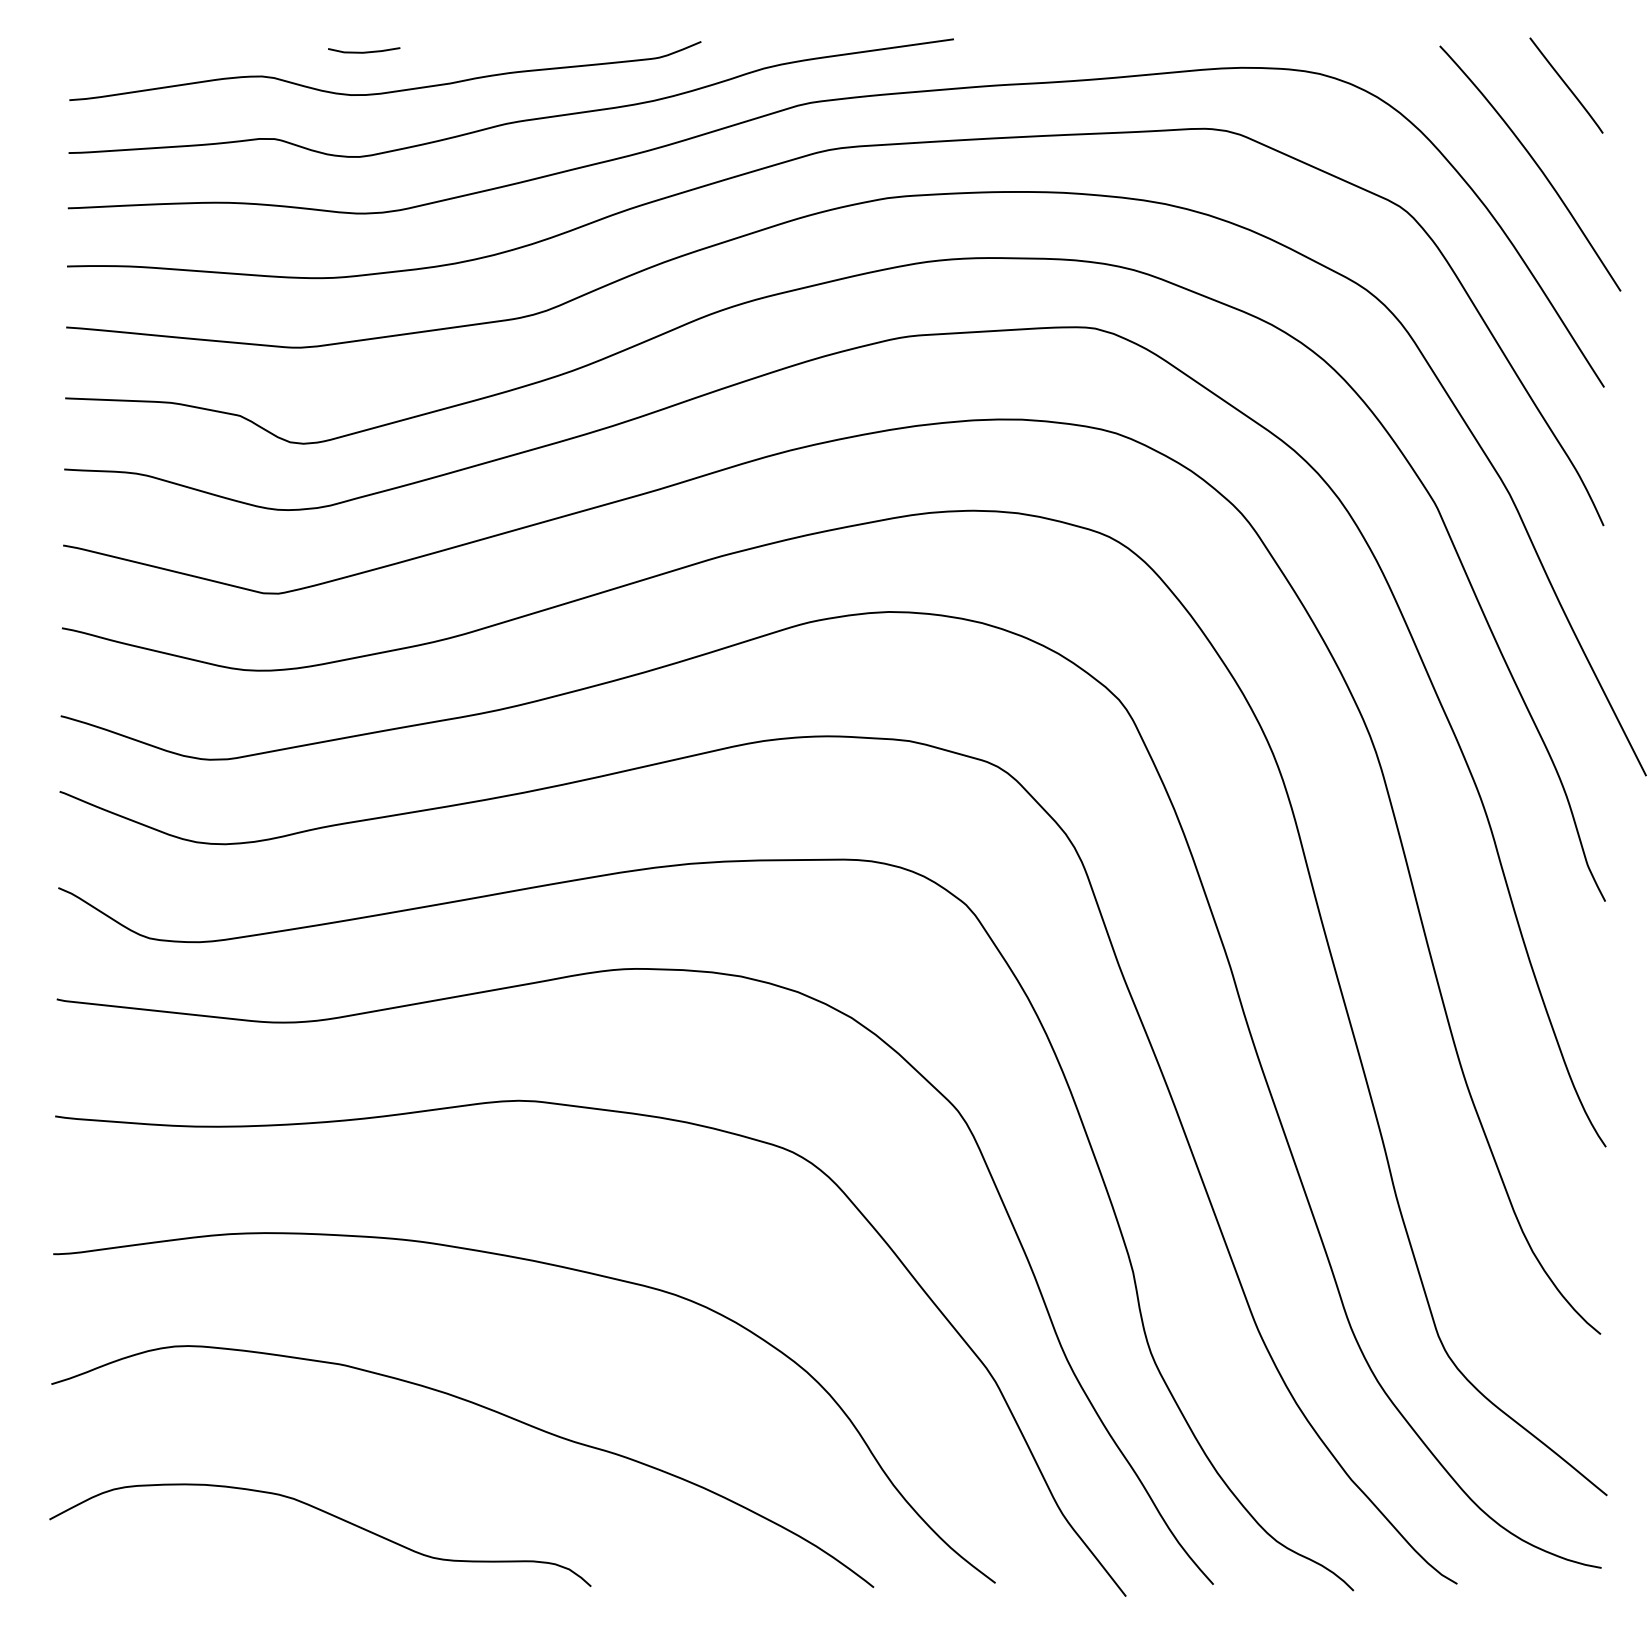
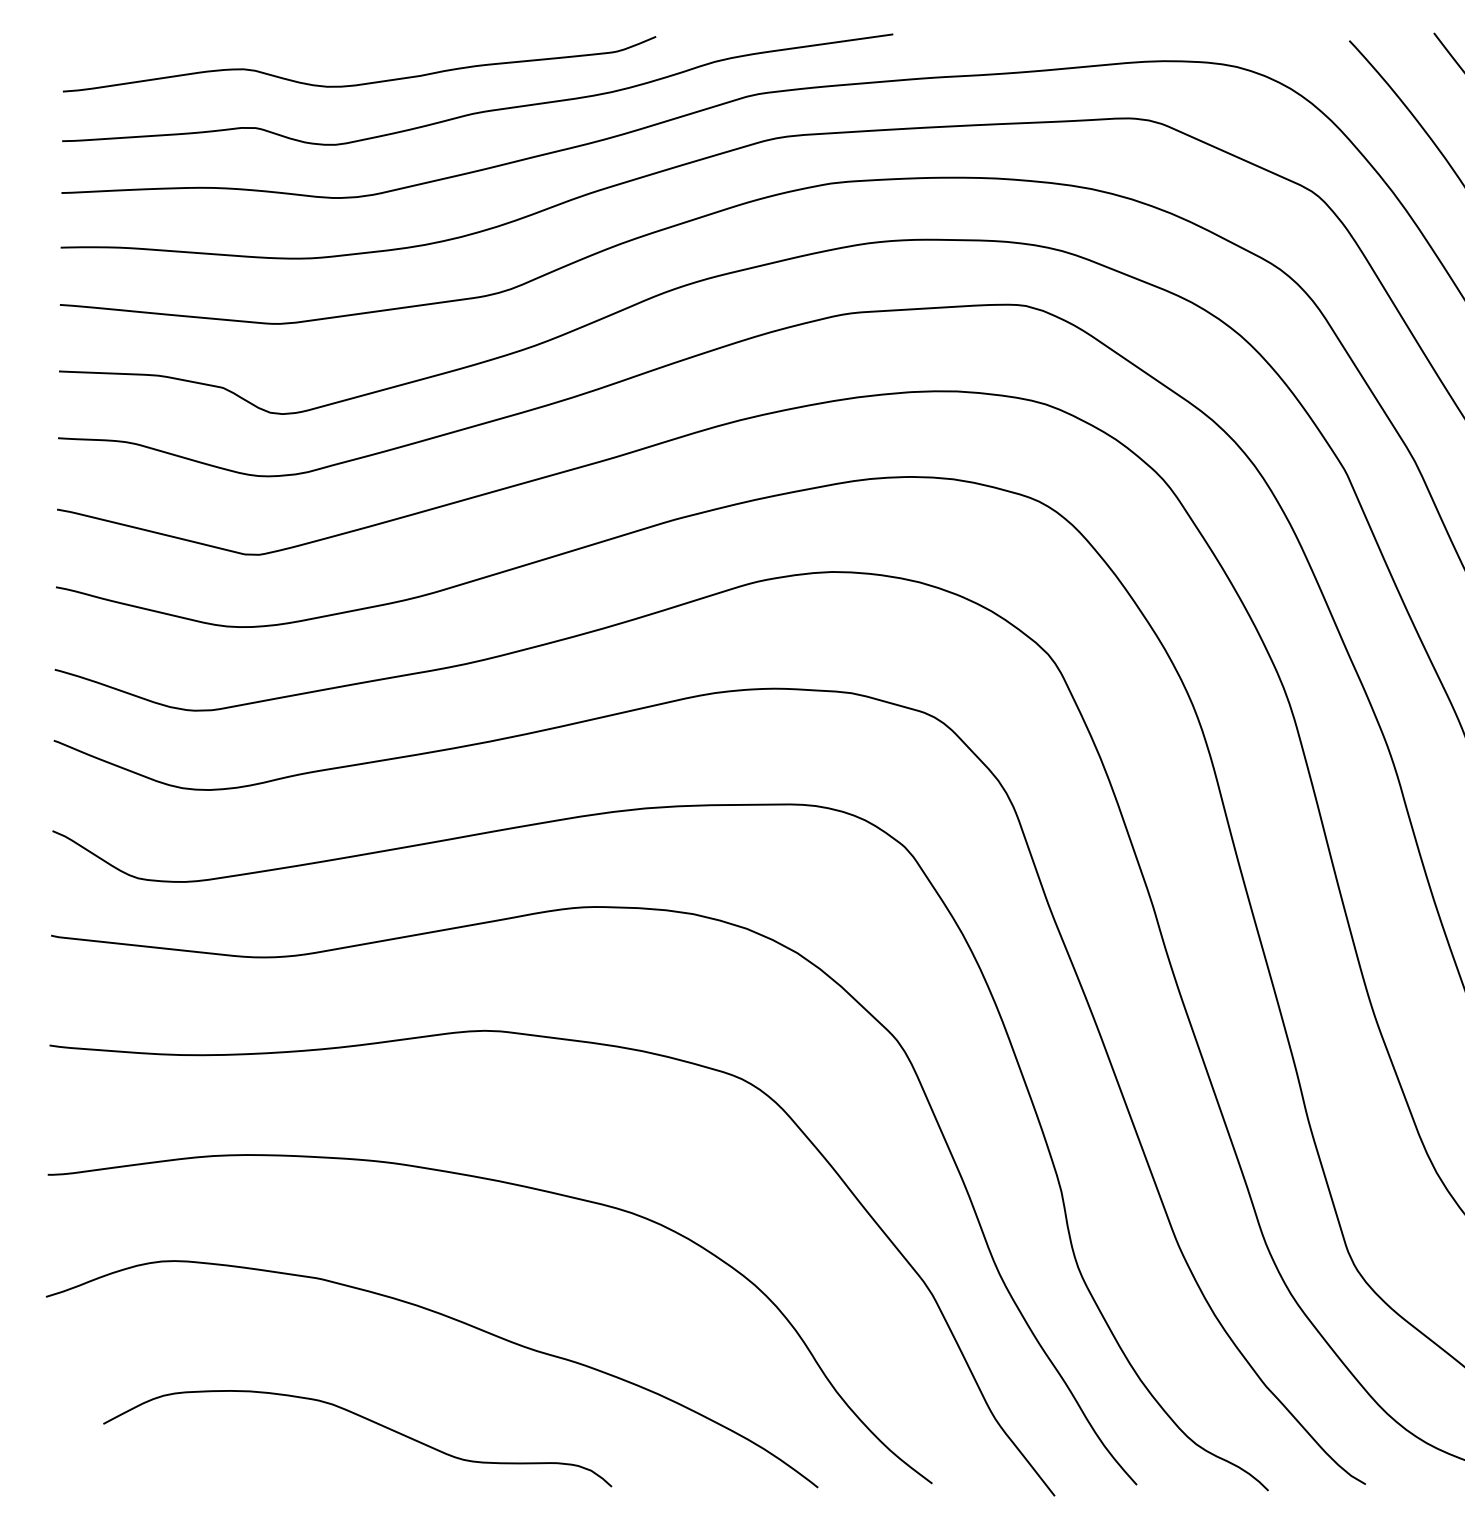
line: (364, 51) -> (339, 45), removed
curve: (330, 1515) -> (367, 1420), moved

